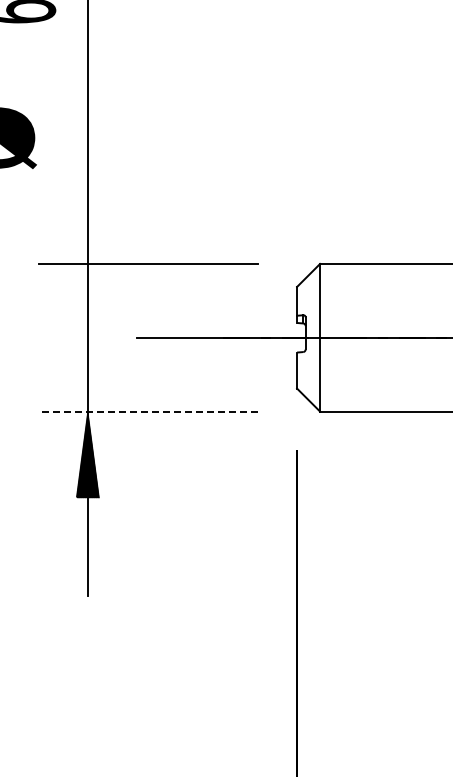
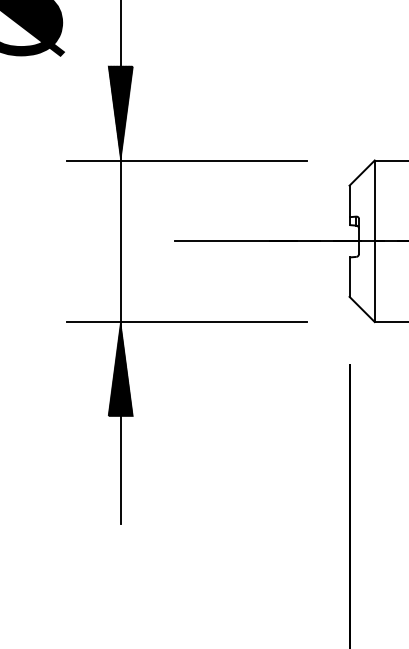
hatch: (87, 220) -> (120, 112), added
line: (148, 411) -> (187, 321), dashed -> solid

